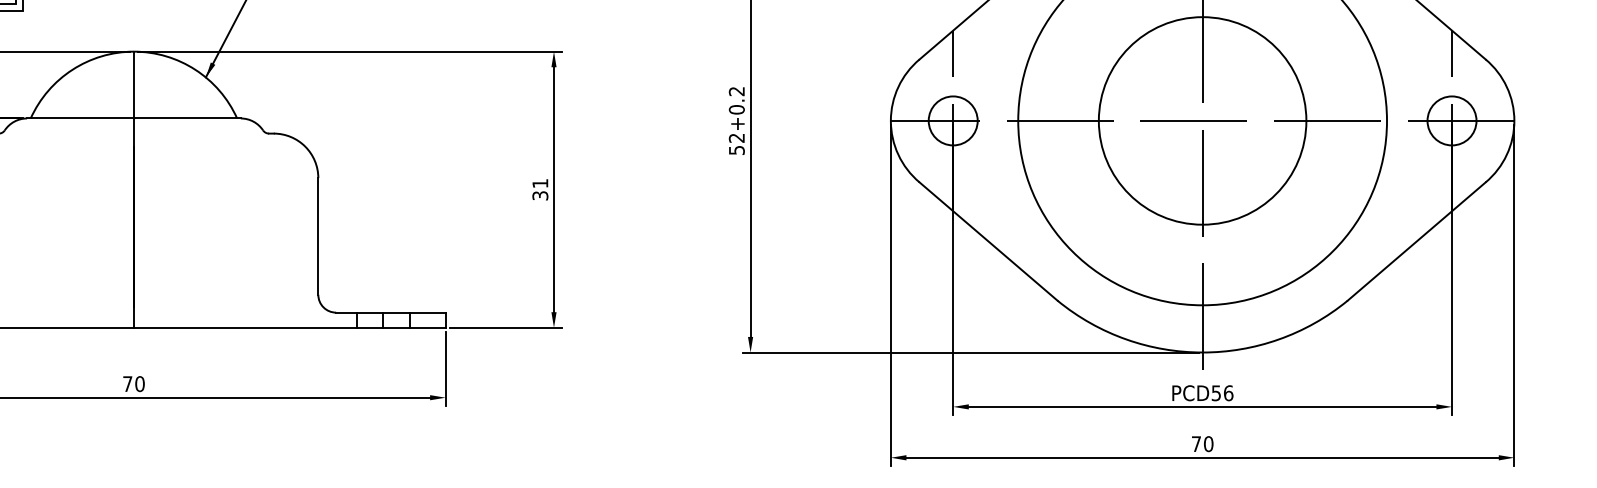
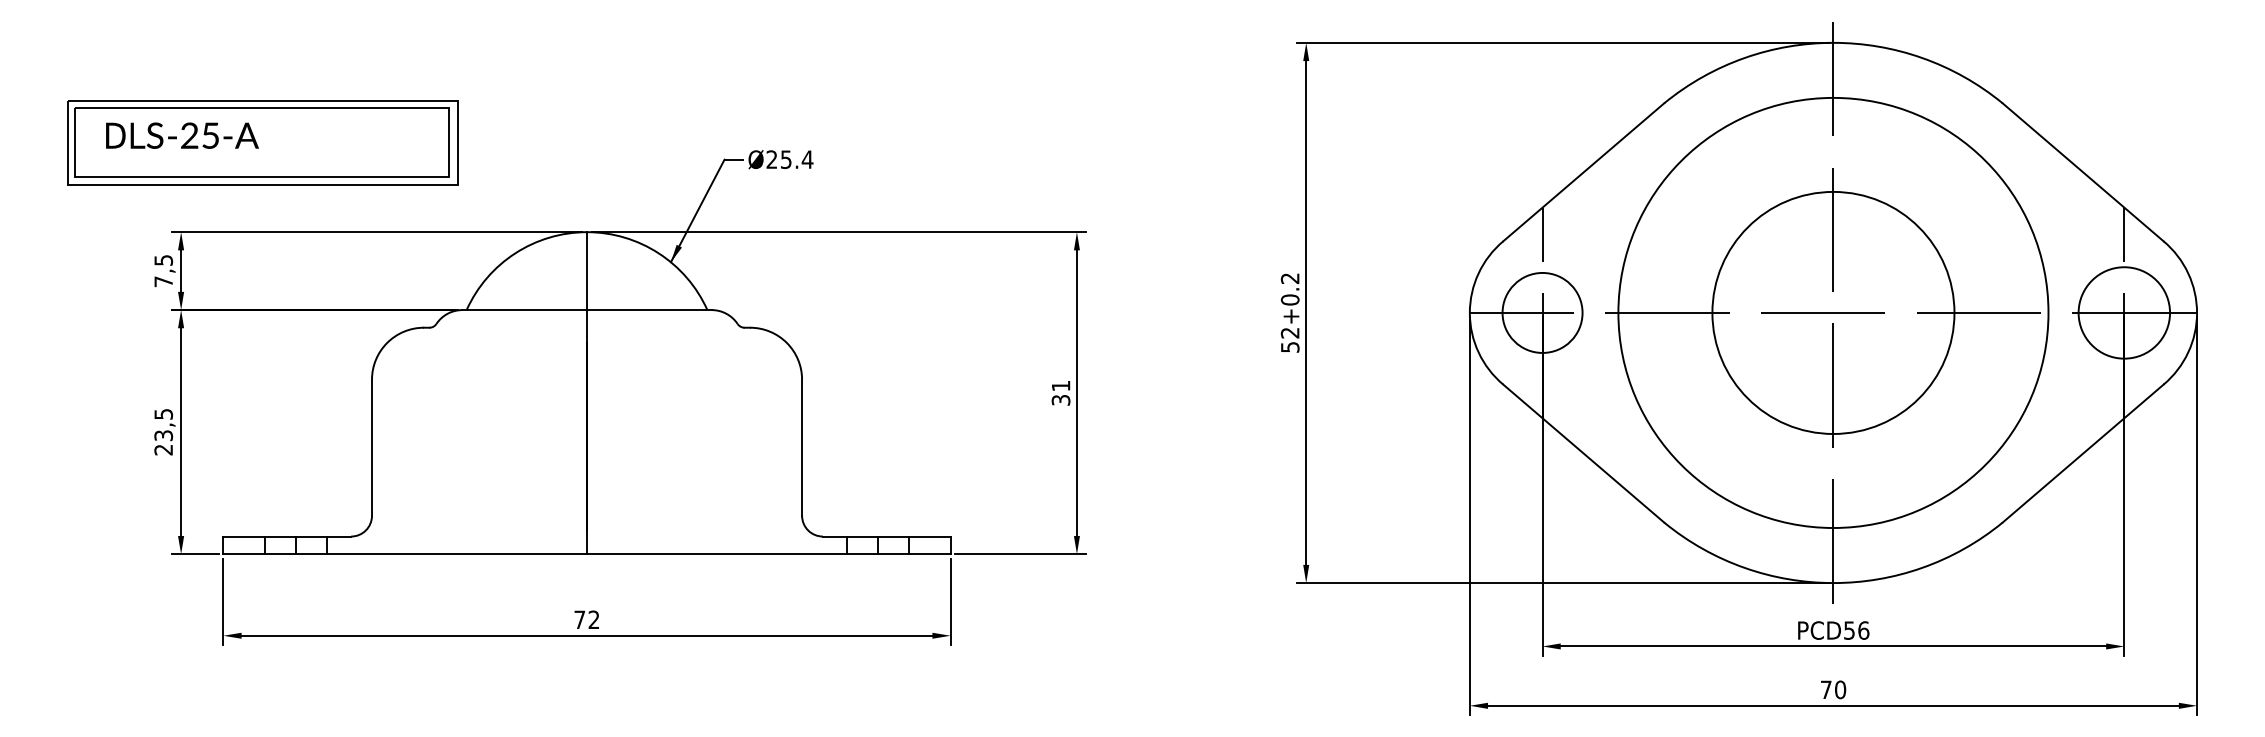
circle: (953, 120) -> (1542, 312), size x1.4
circle: (1451, 120) -> (2123, 312), size x1.6
text: (139, 383) -> (593, 619), 70 -> 72

